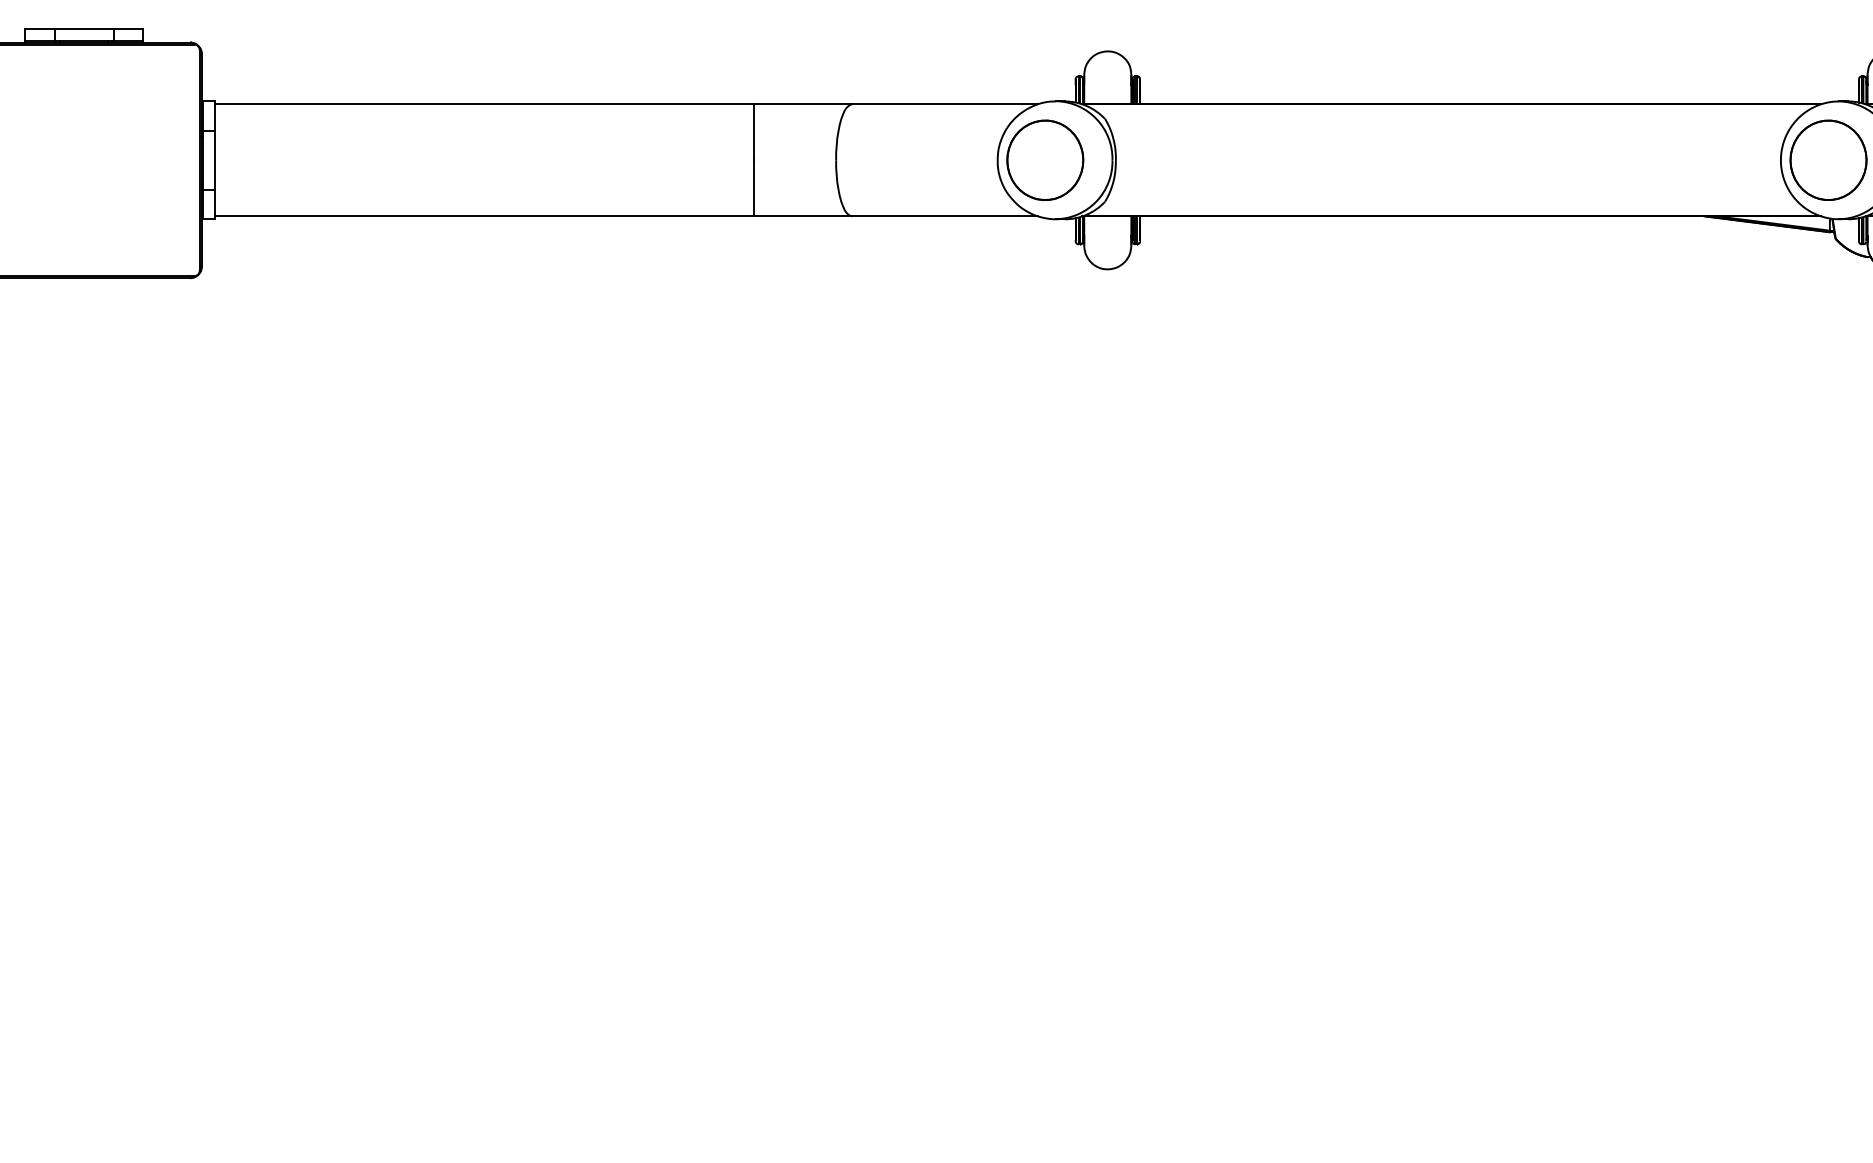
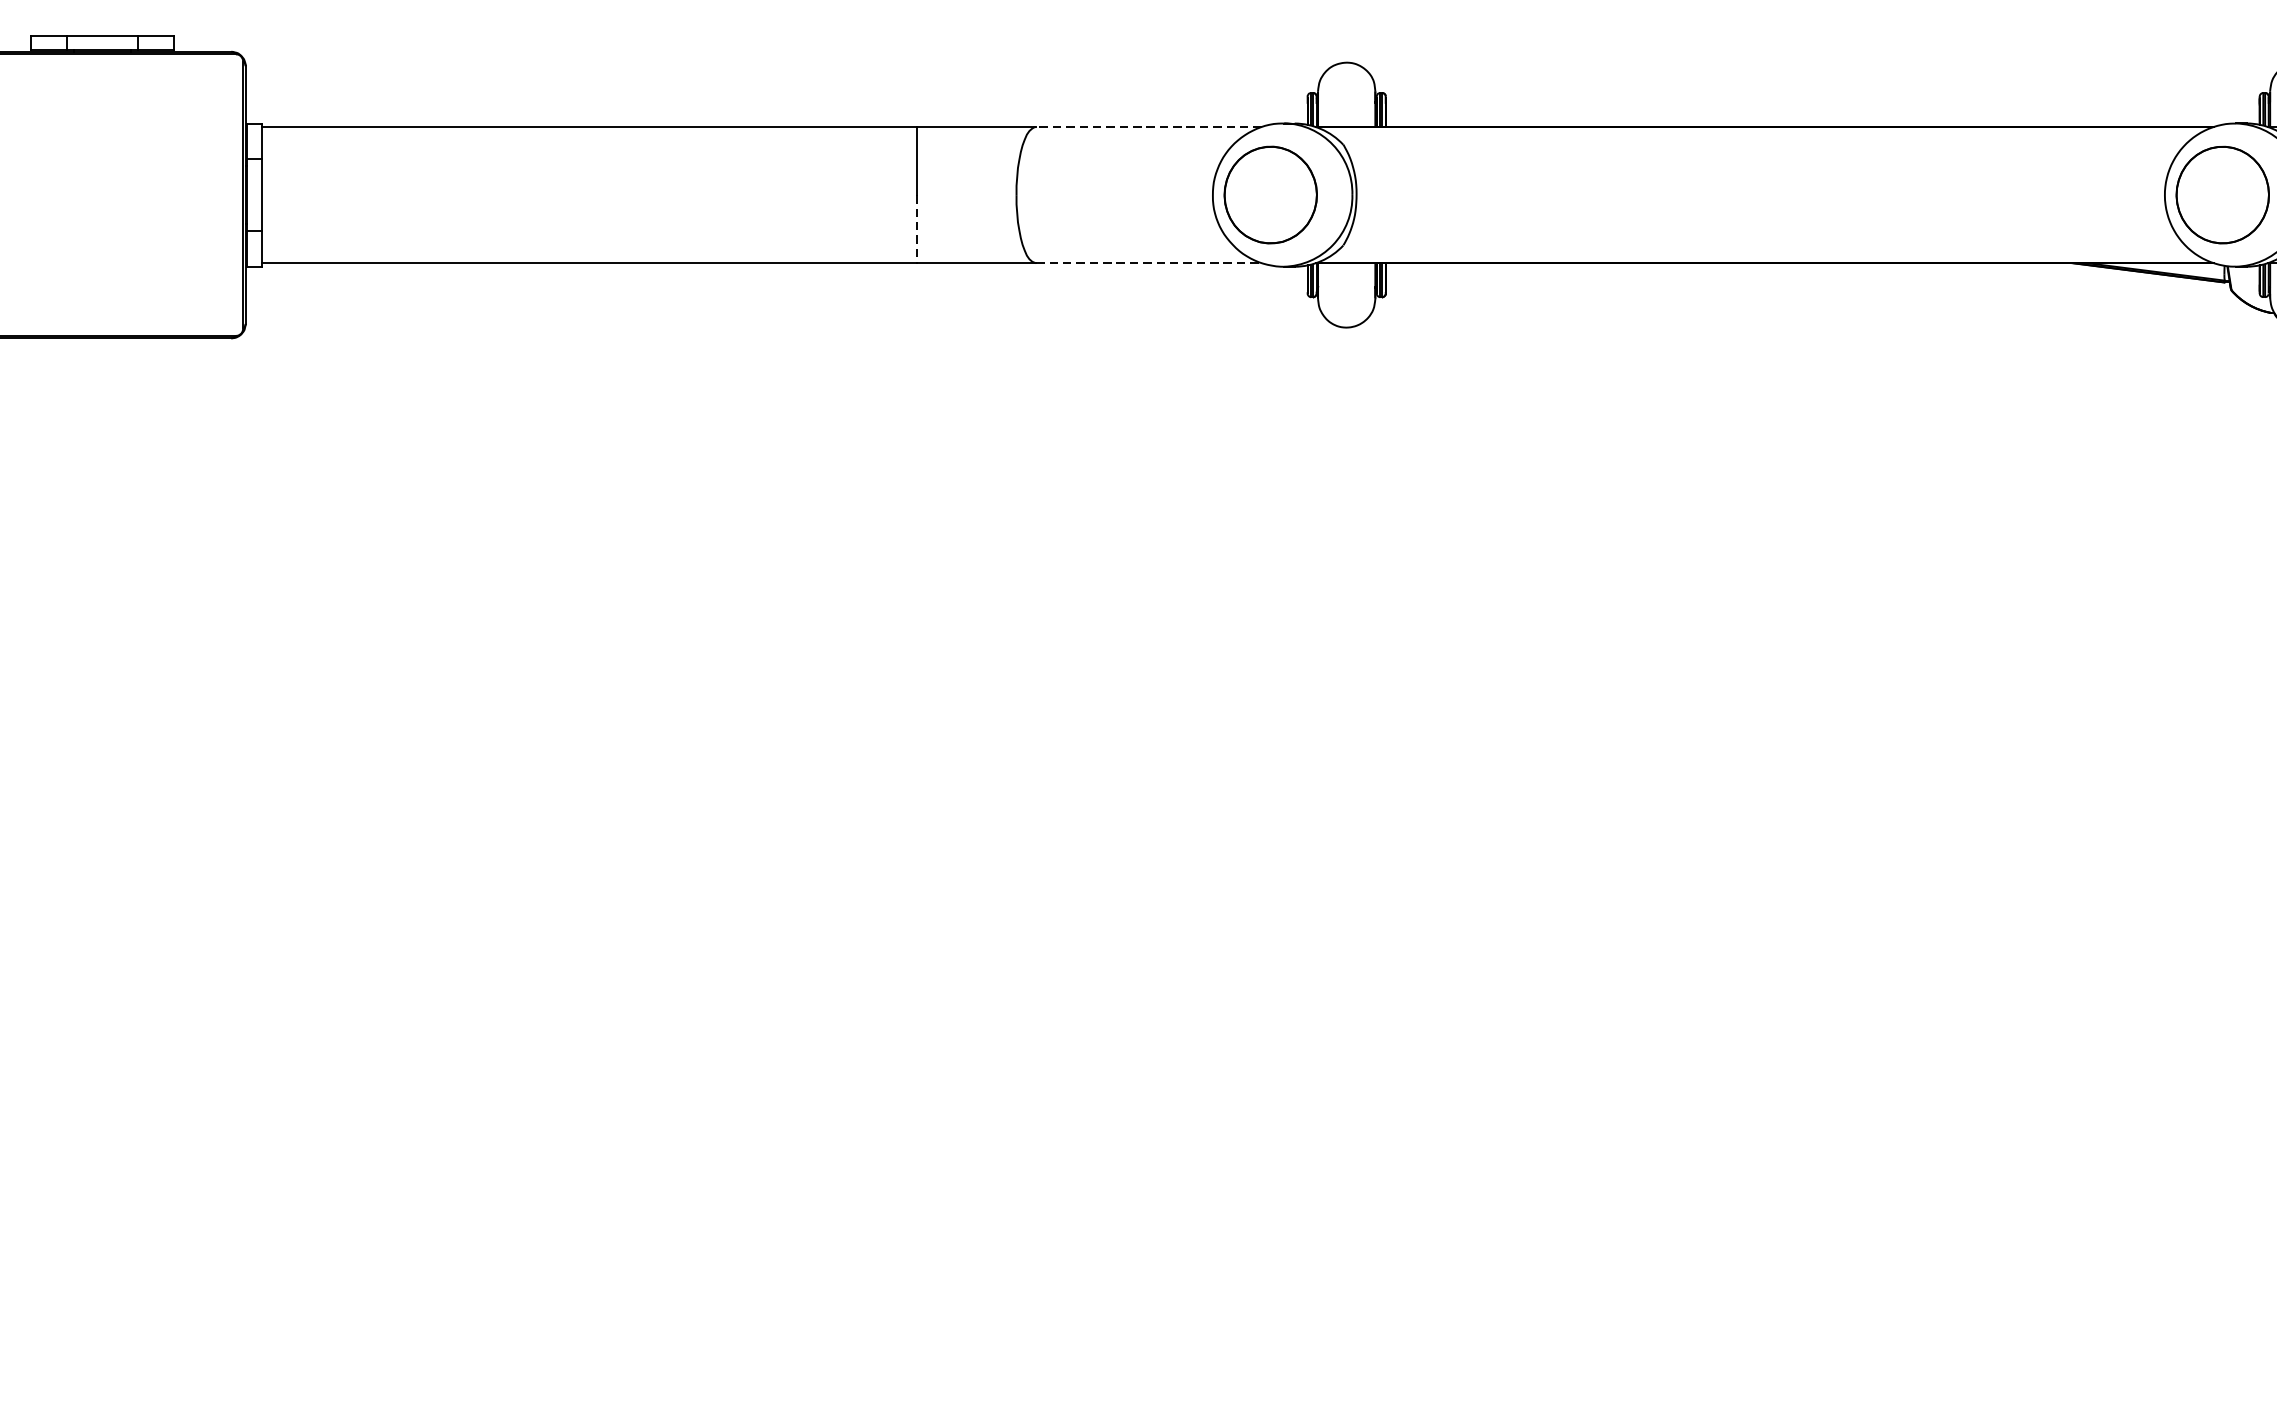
line: (945, 104) -> (1149, 127), solid -> dashed
line: (754, 188) -> (917, 229), solid -> dashed
line: (945, 216) -> (1149, 263), solid -> dashed

